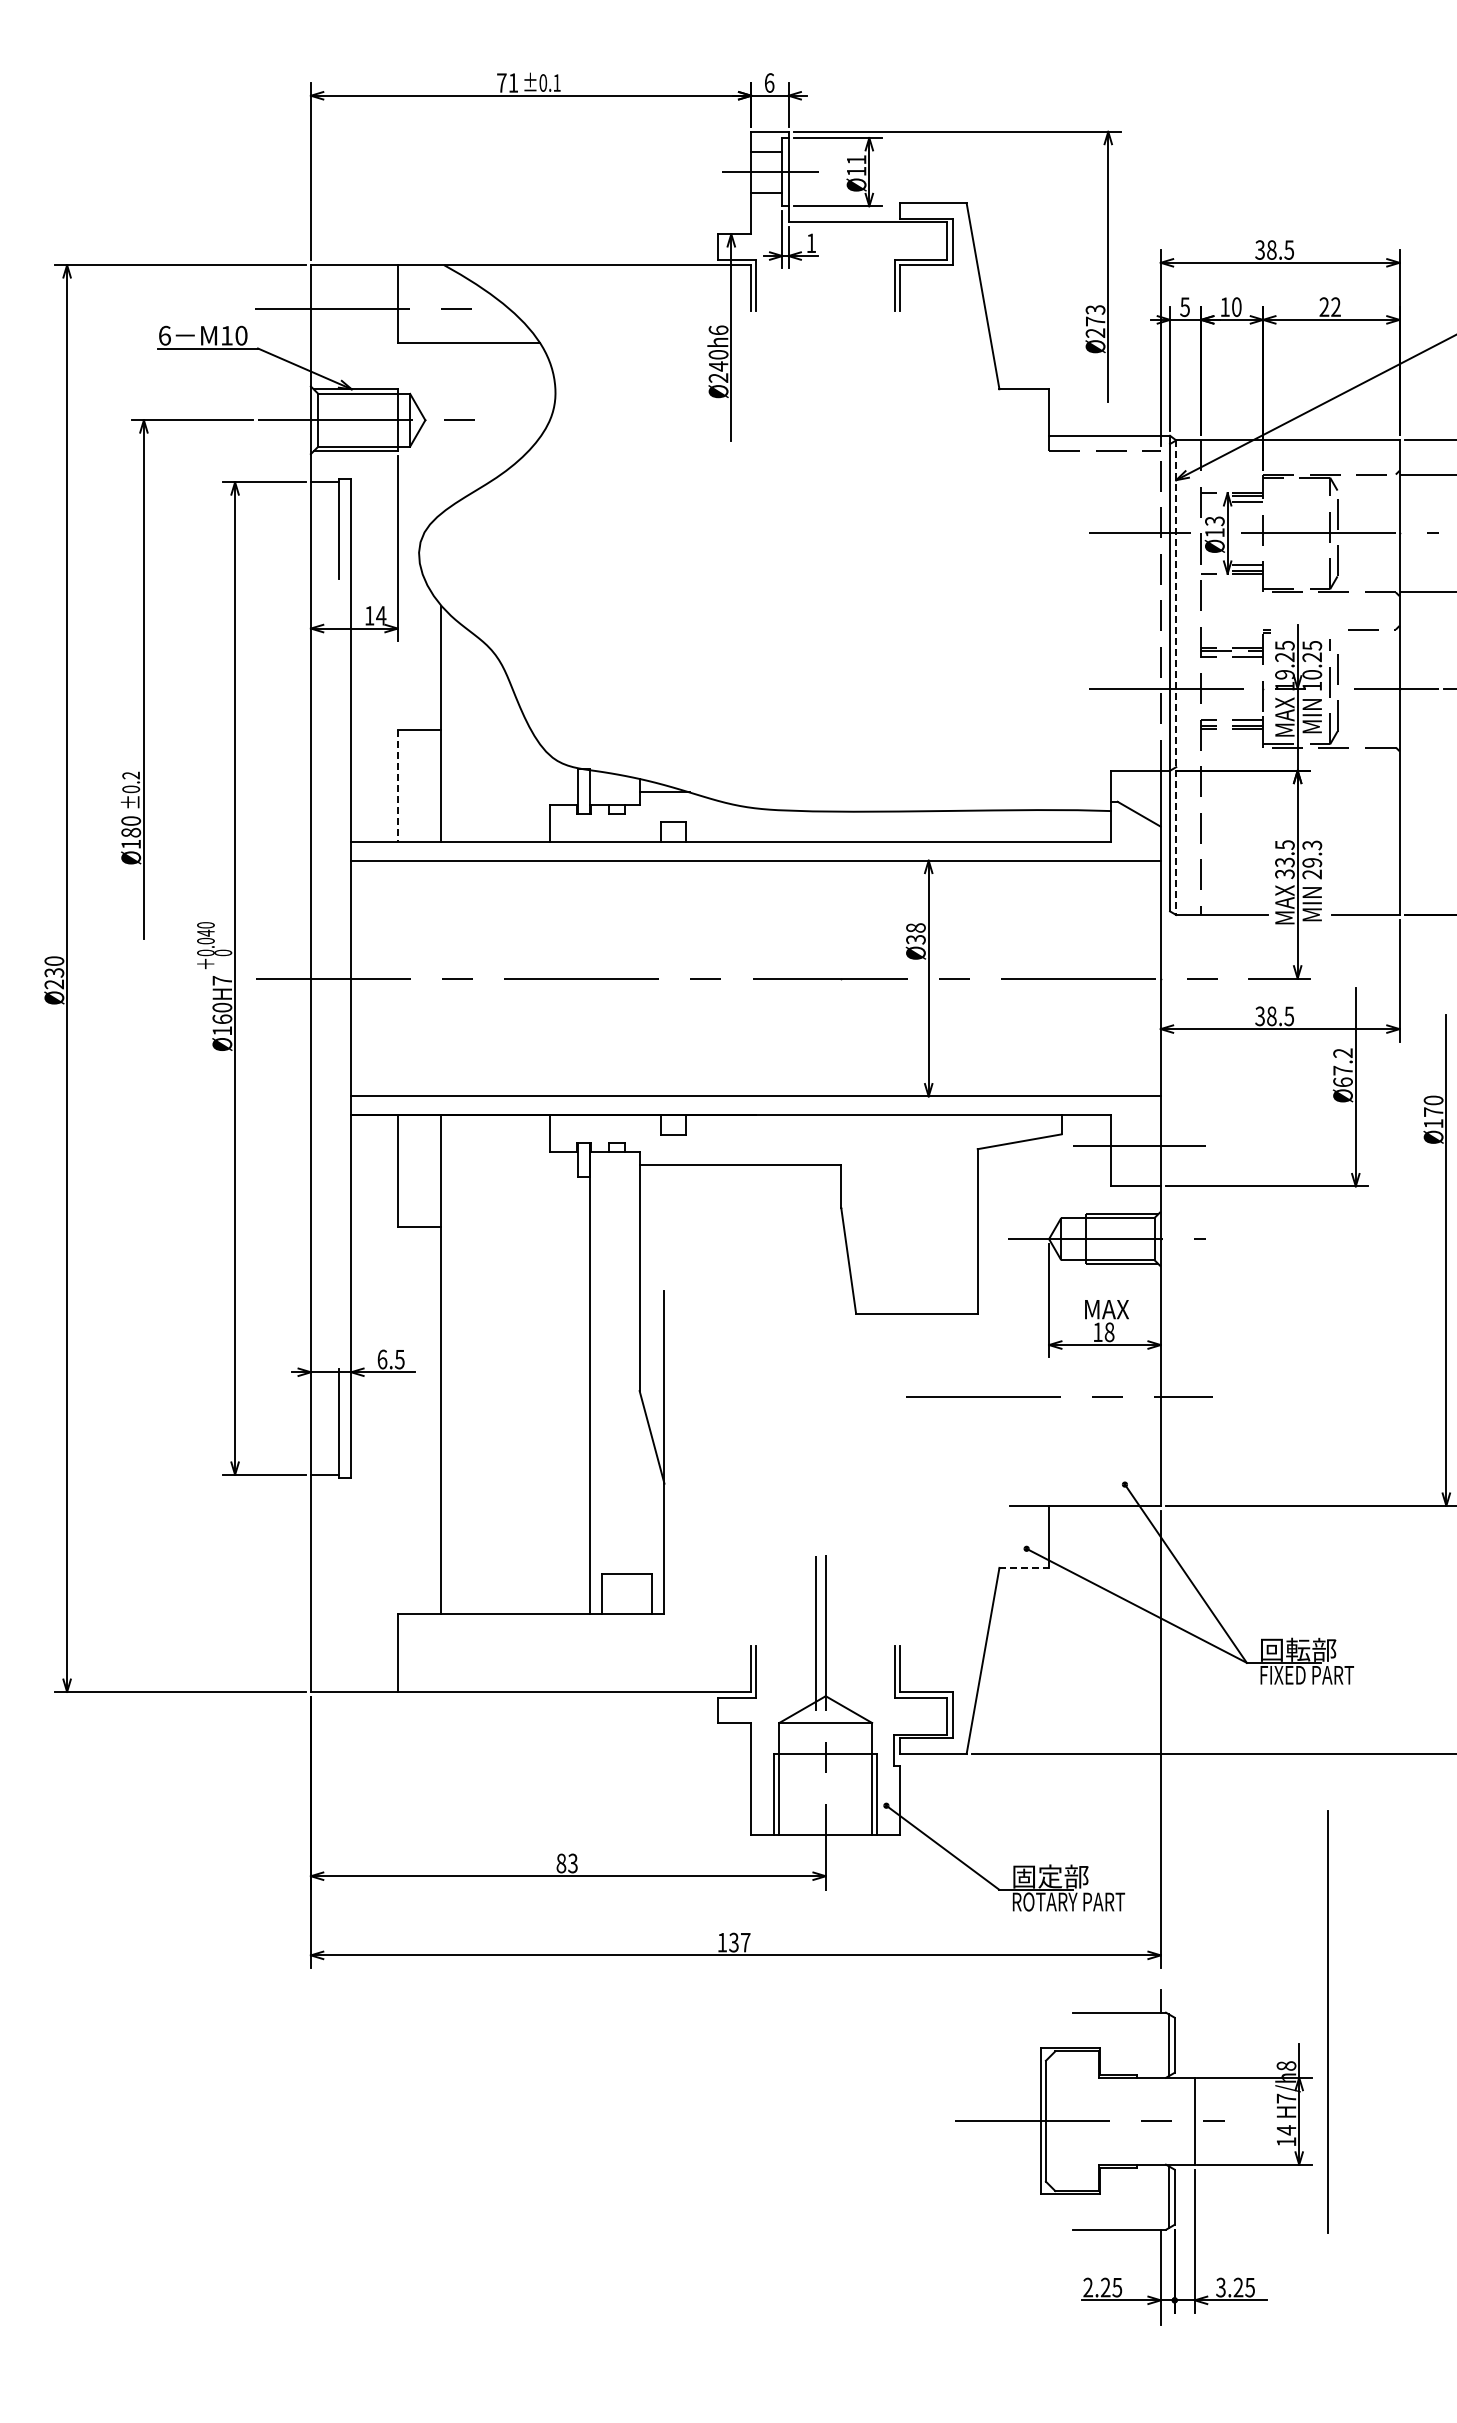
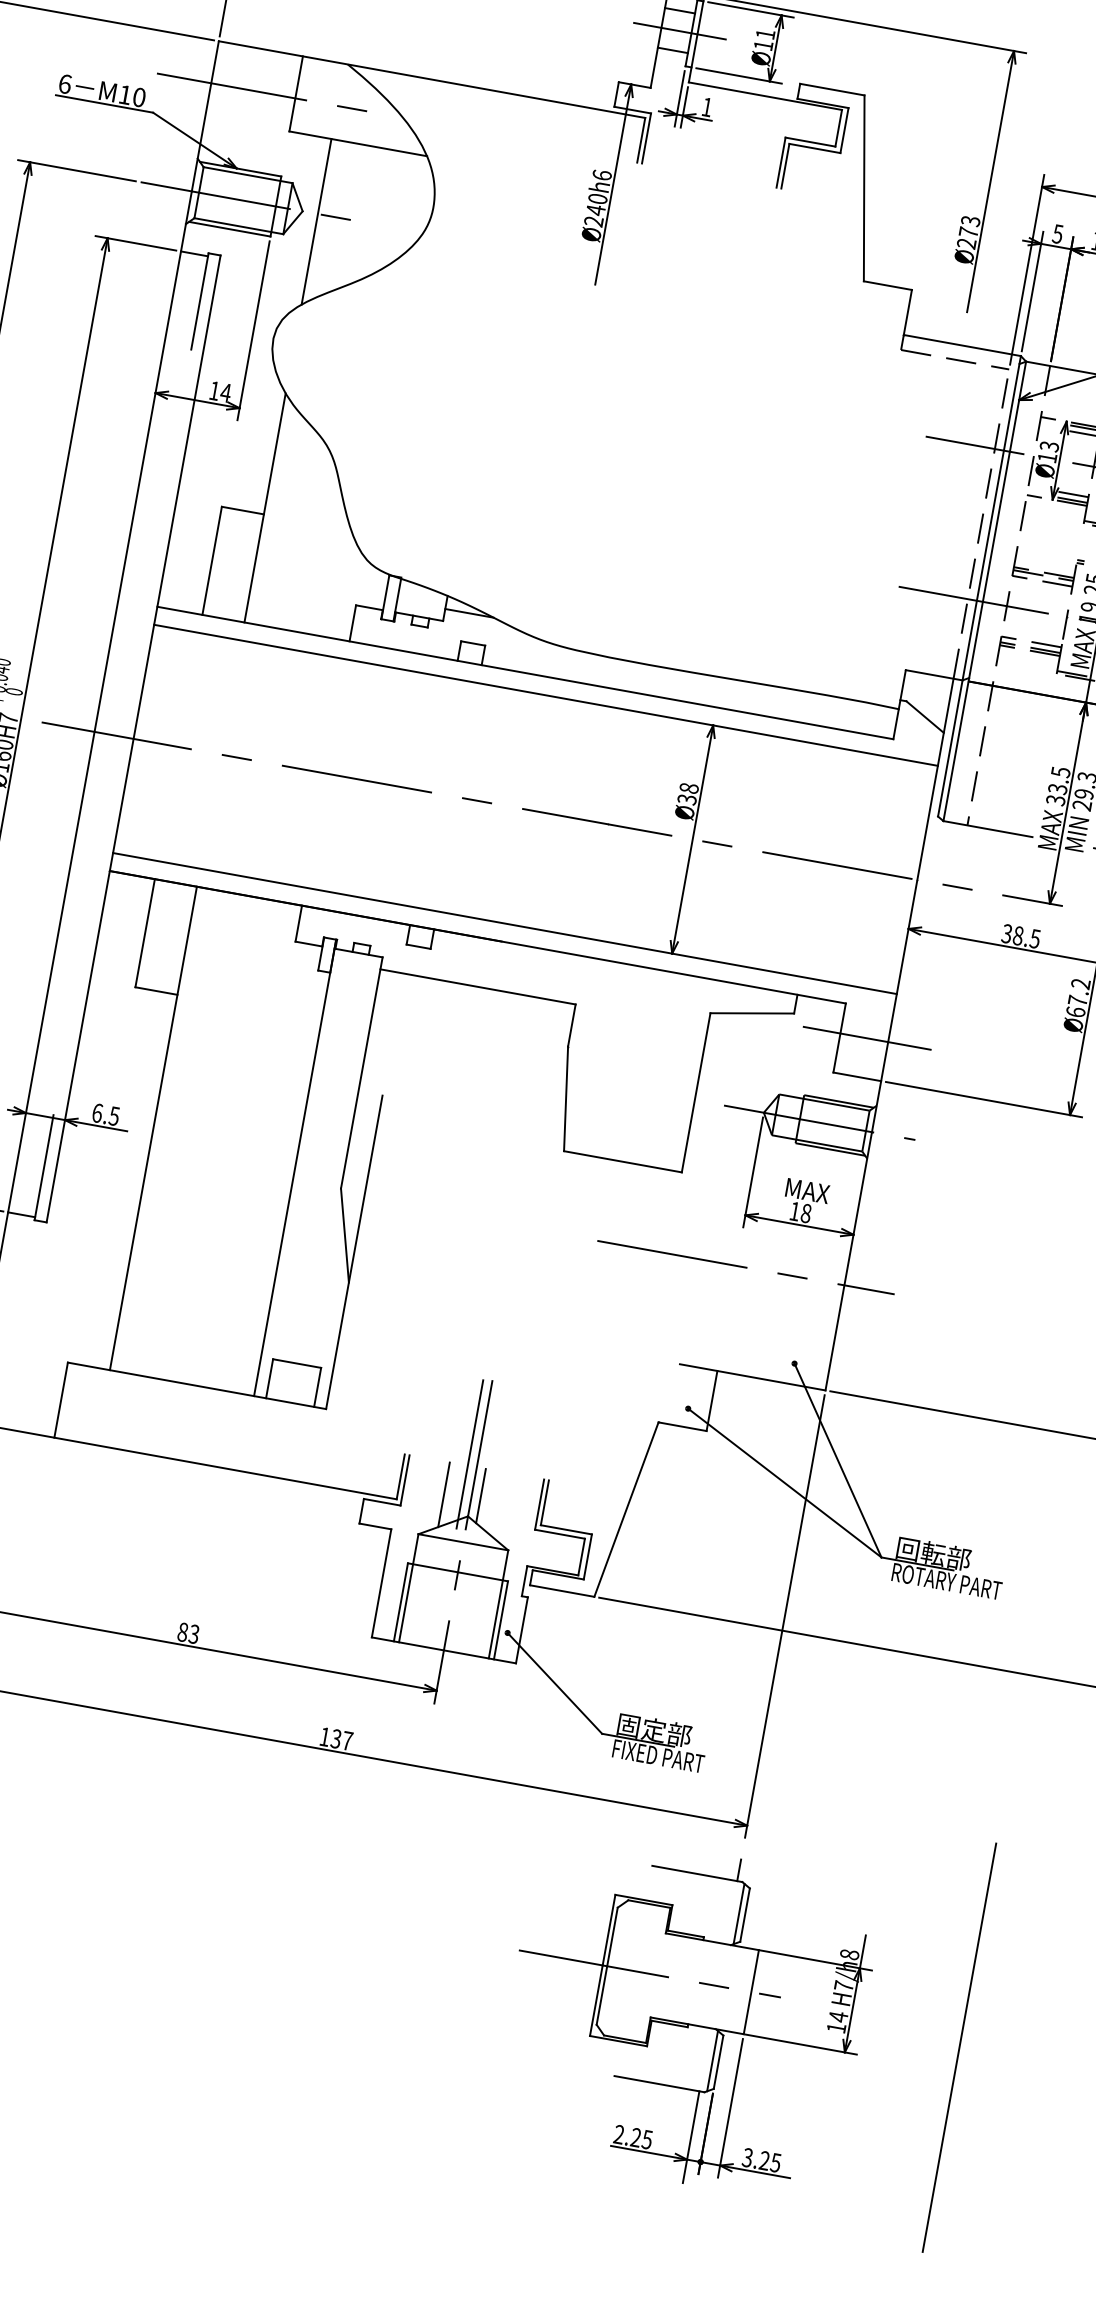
line: (441, 427) -> (317, 221), added
line: (1176, 678) -> (984, 592), dashed -> solid
line: (397, 786) -> (211, 561), dashed -> solid
line: (1024, 1567) -> (682, 1426), dashed -> solid
line: (835, 1673) -> (481, 1496), added
text: (1317, 1674) -> (947, 1581), FIXED PART -> ROTARY PART
line: (797, 1678) -> (443, 1494), added
text: (1069, 1901) -> (668, 1757), ROTARY PART -> FIXED PART
line: (1327, 2021) -> (959, 2046), moved

